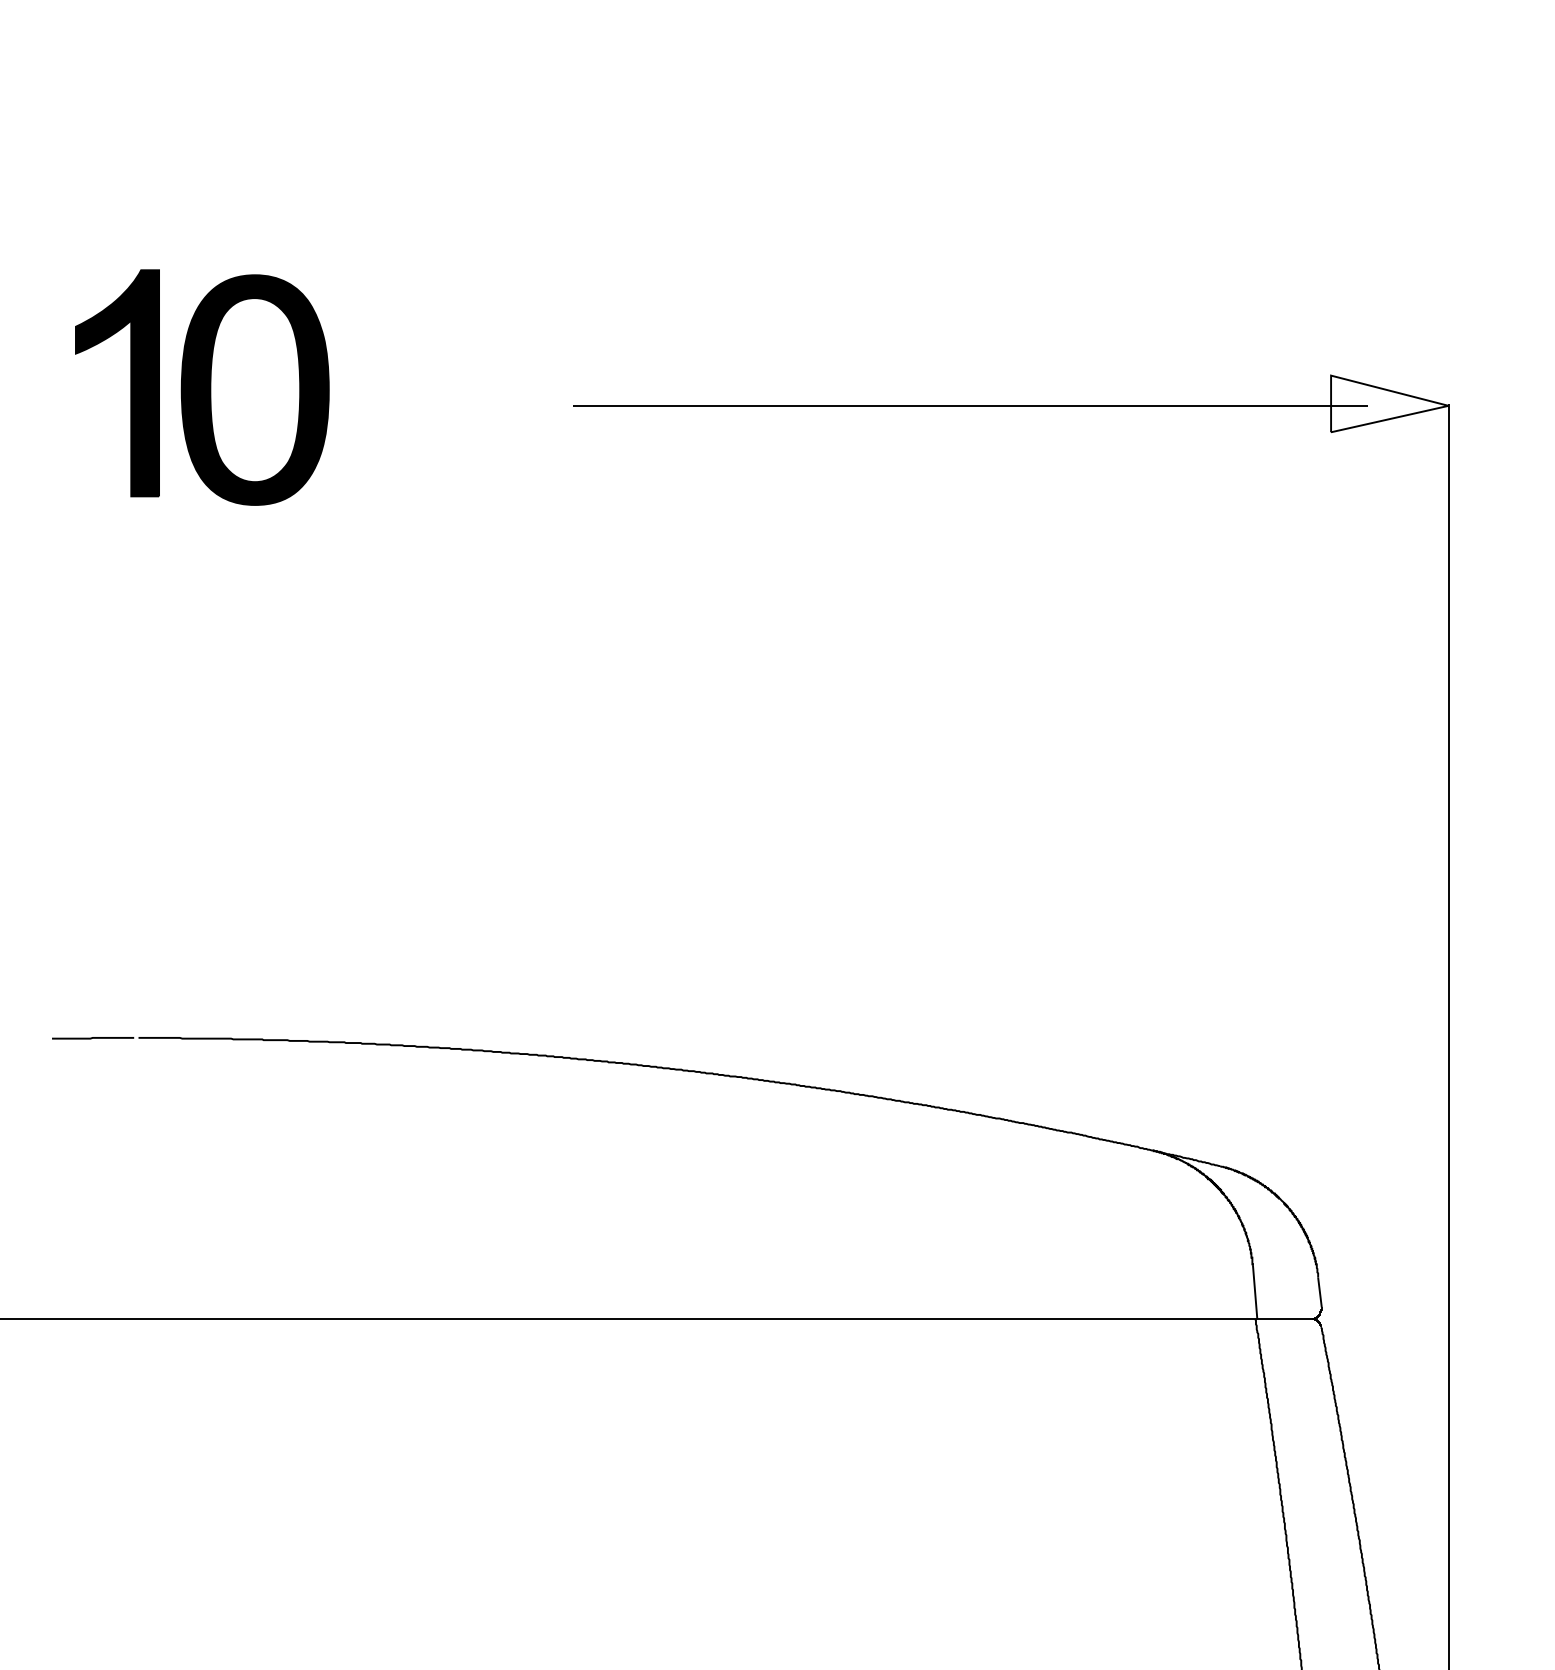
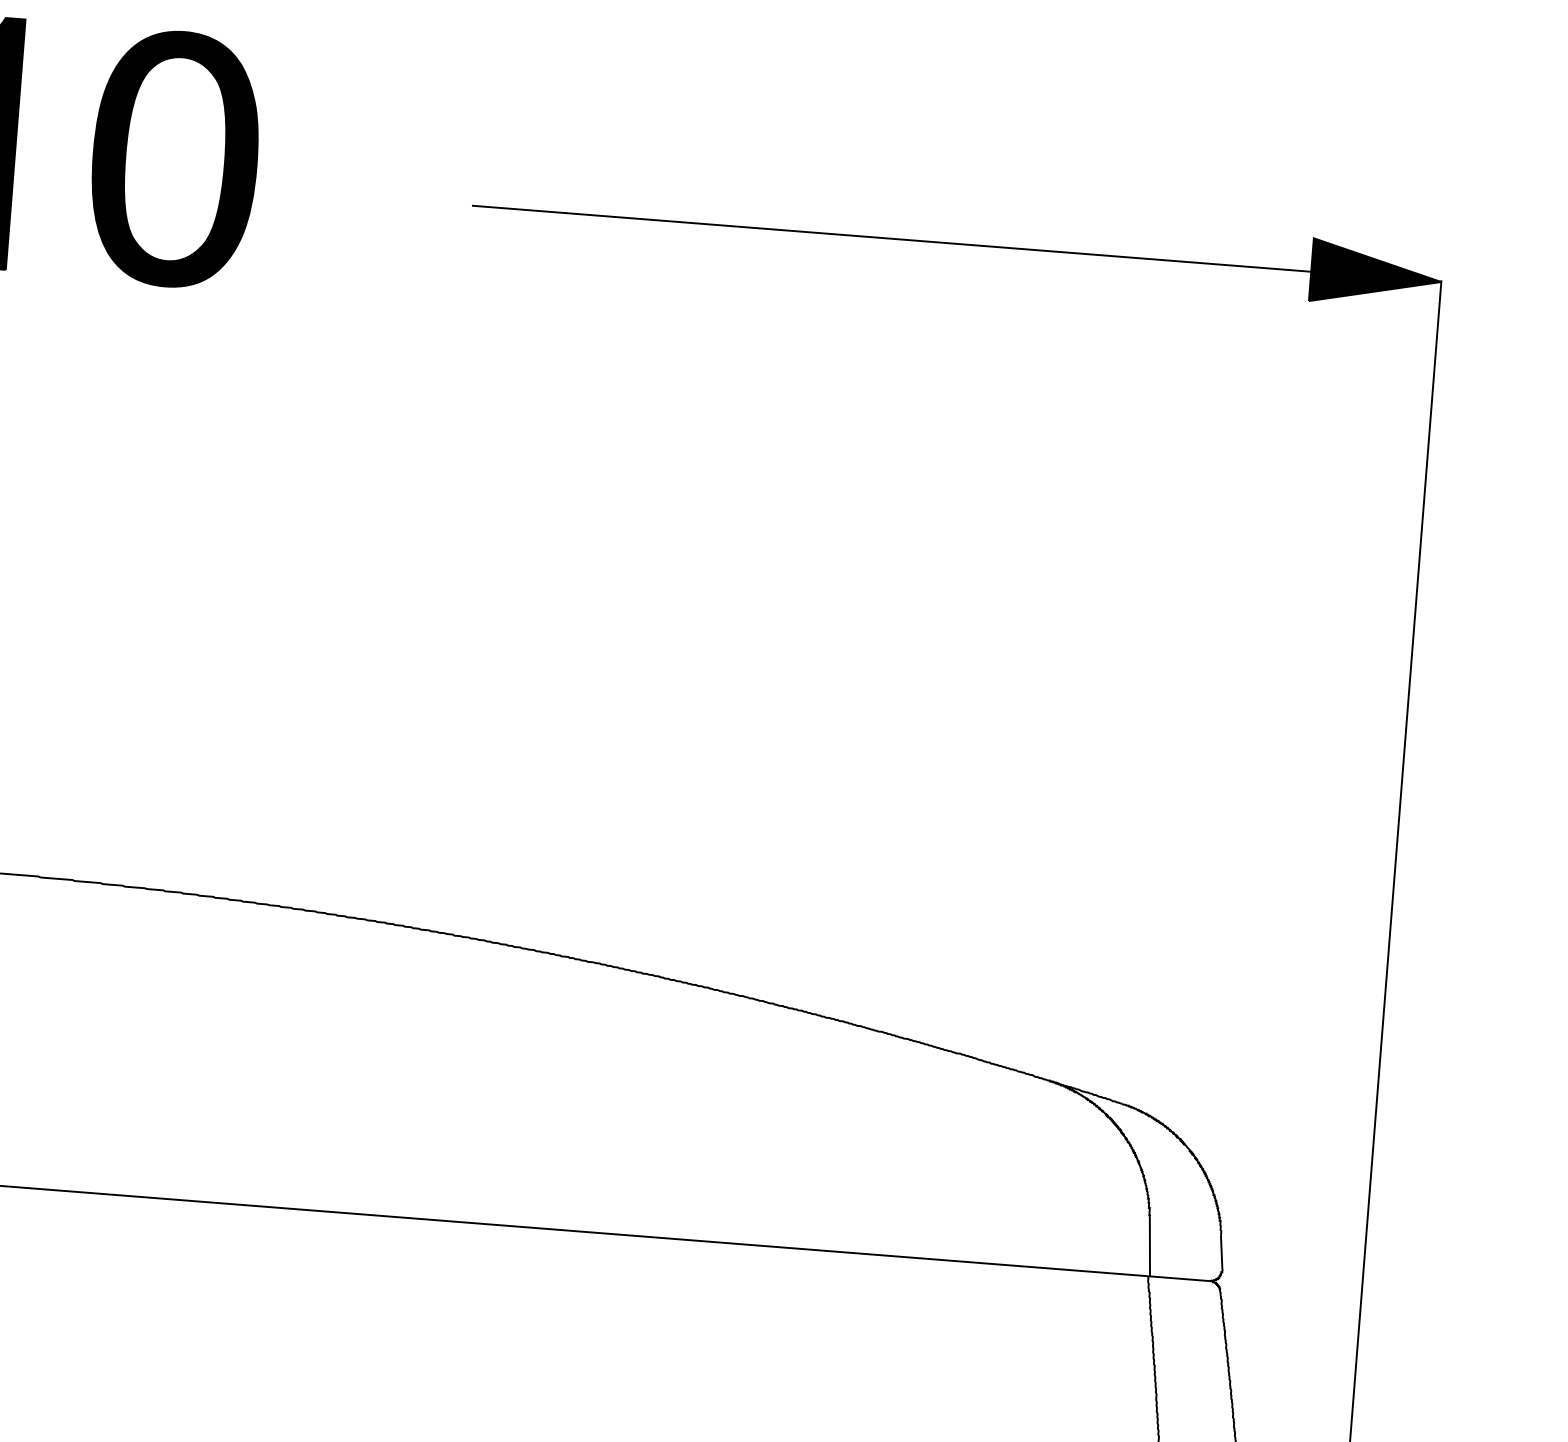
part: (254, 389) -> (174, 158), moved
fill: (1389, 403) -> (1376, 274), added

